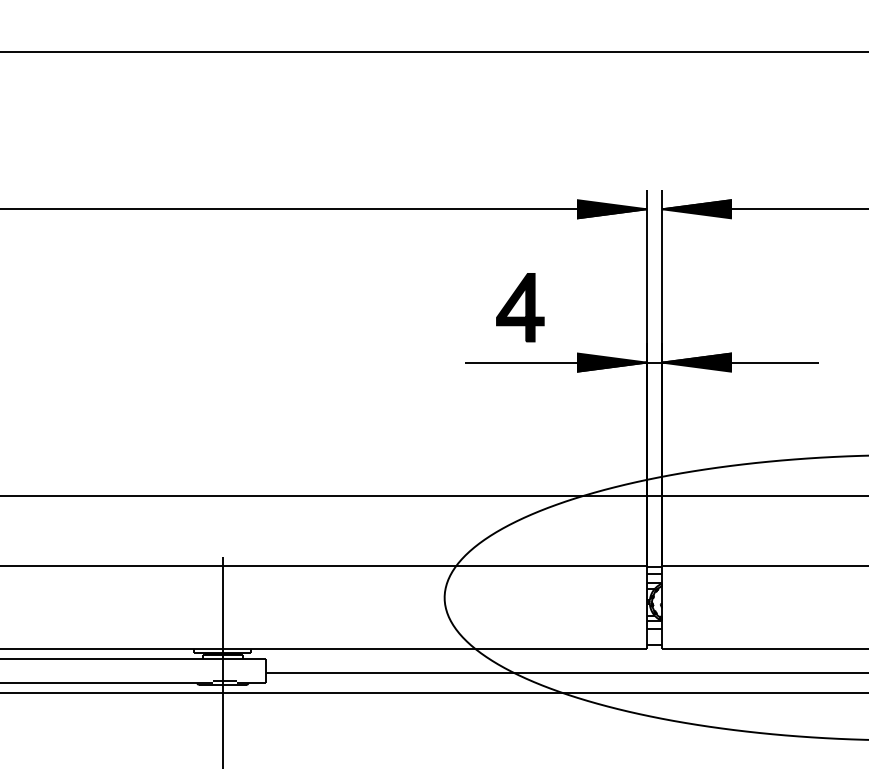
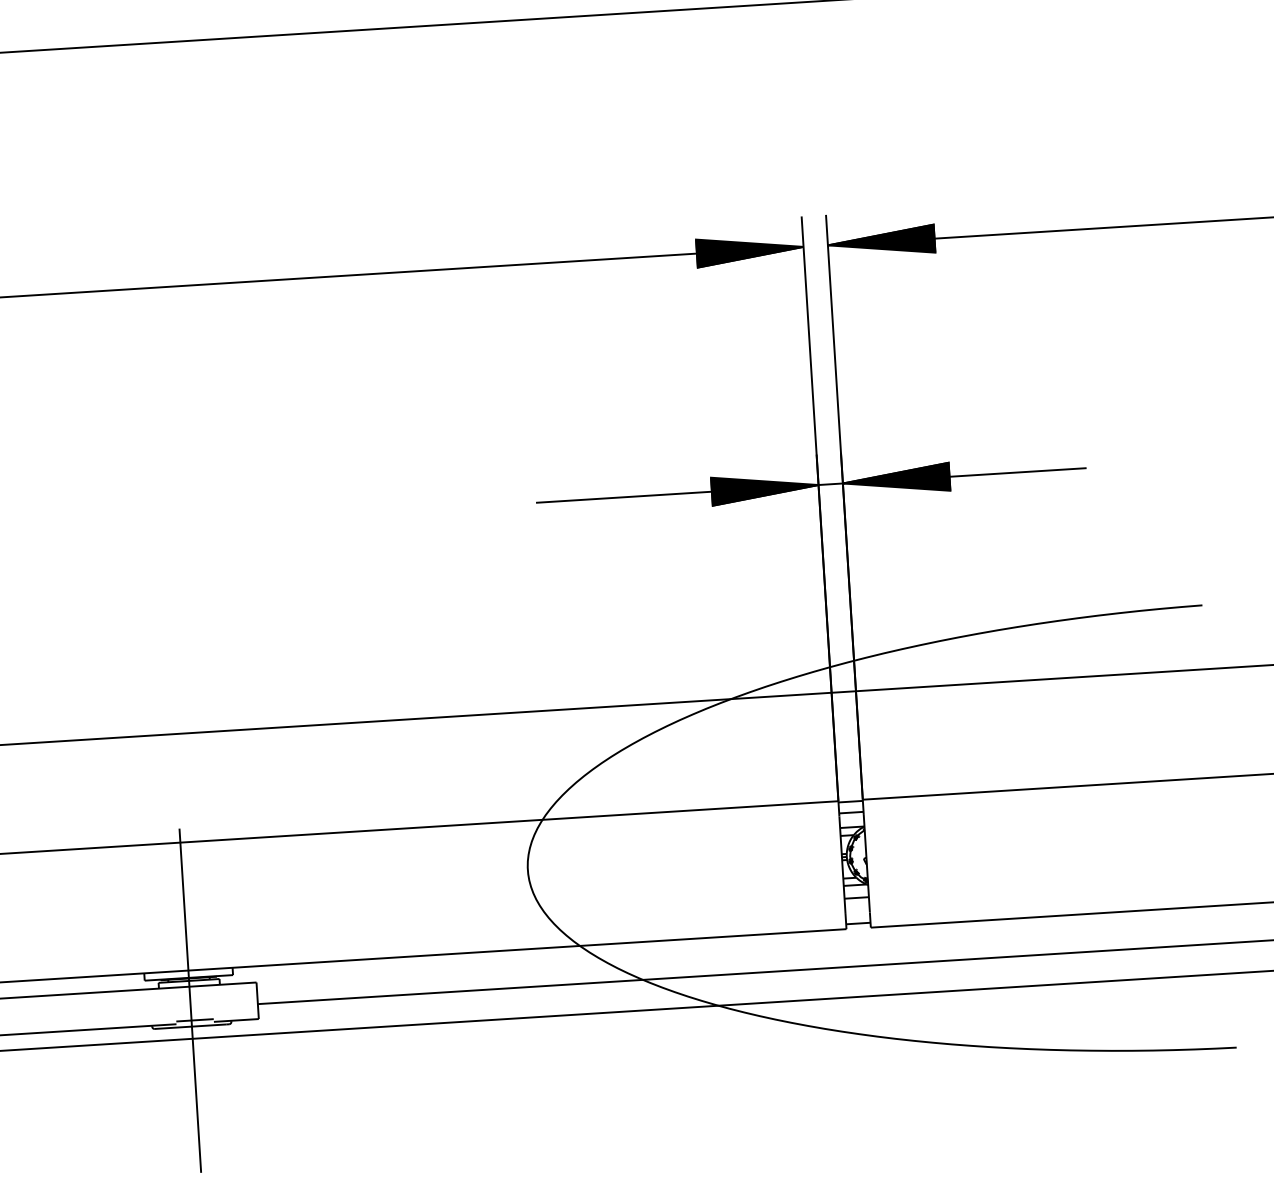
part: (520, 307) -> (617, 411), removed

